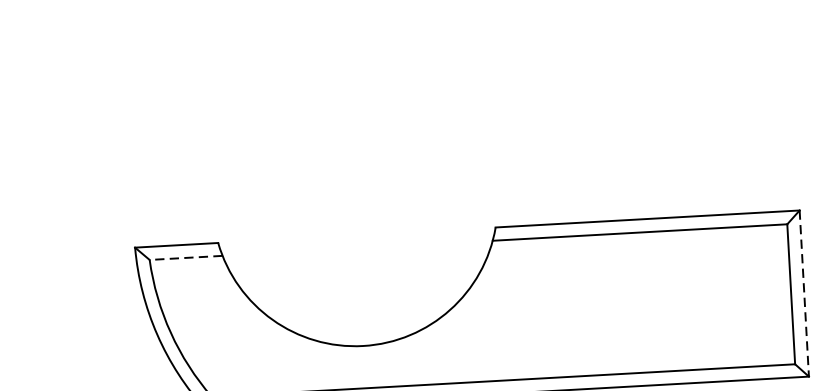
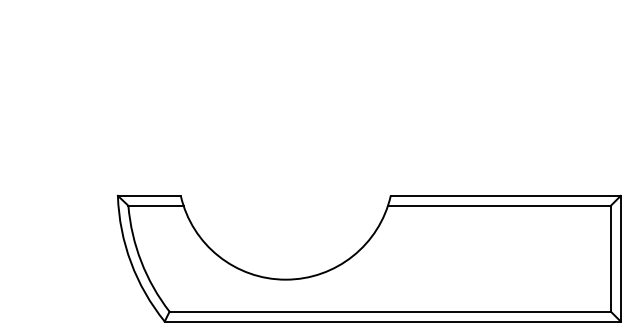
line: (185, 257) -> (155, 205), dashed -> solid
line: (803, 293) -> (620, 258), dashed -> solid

